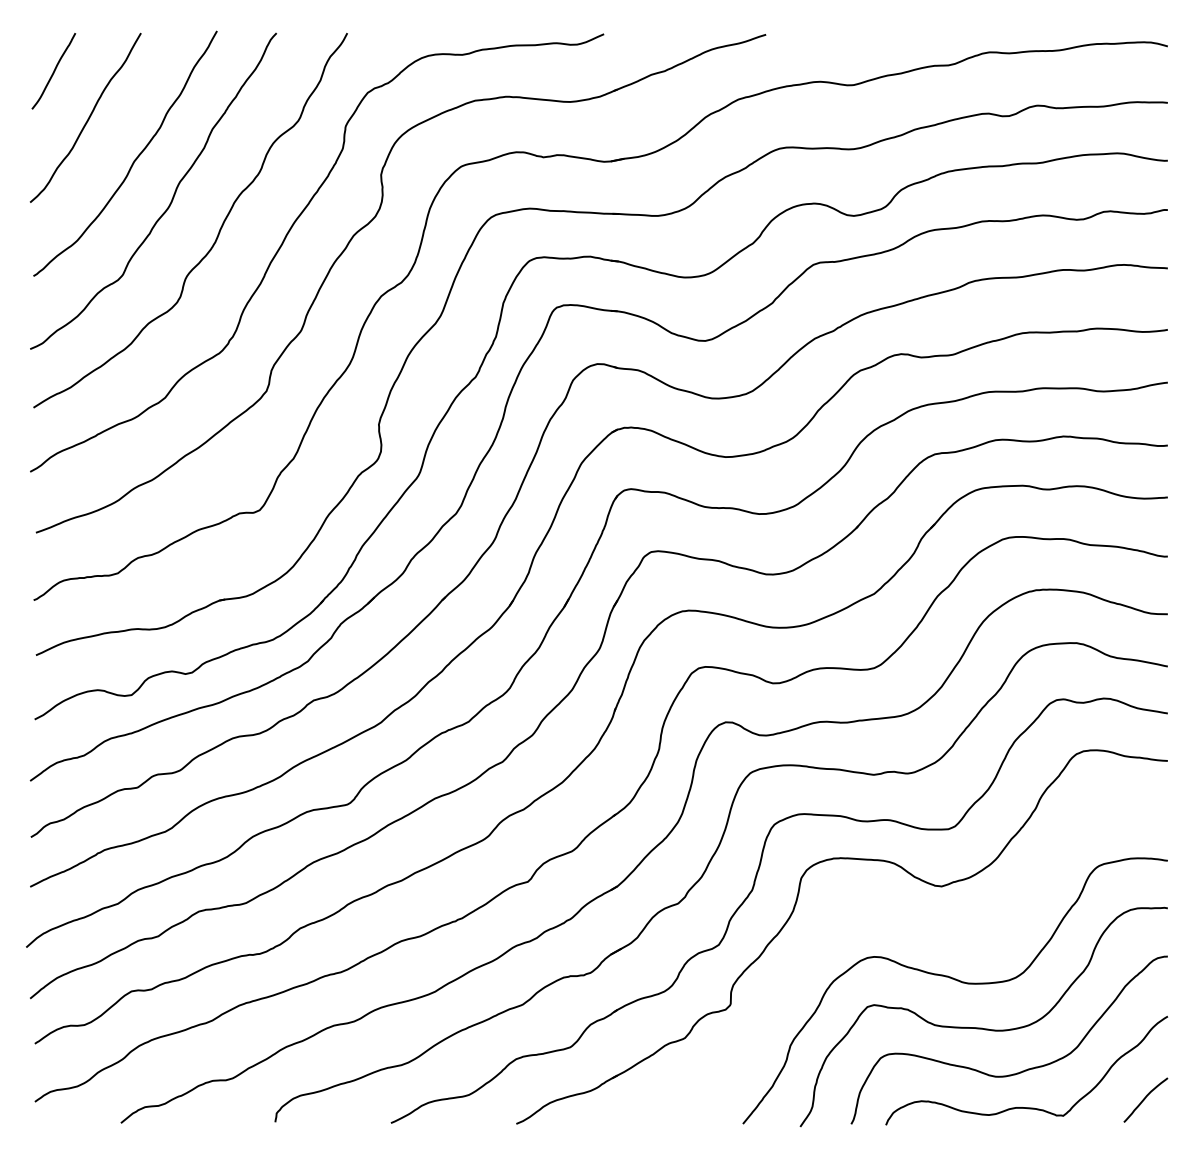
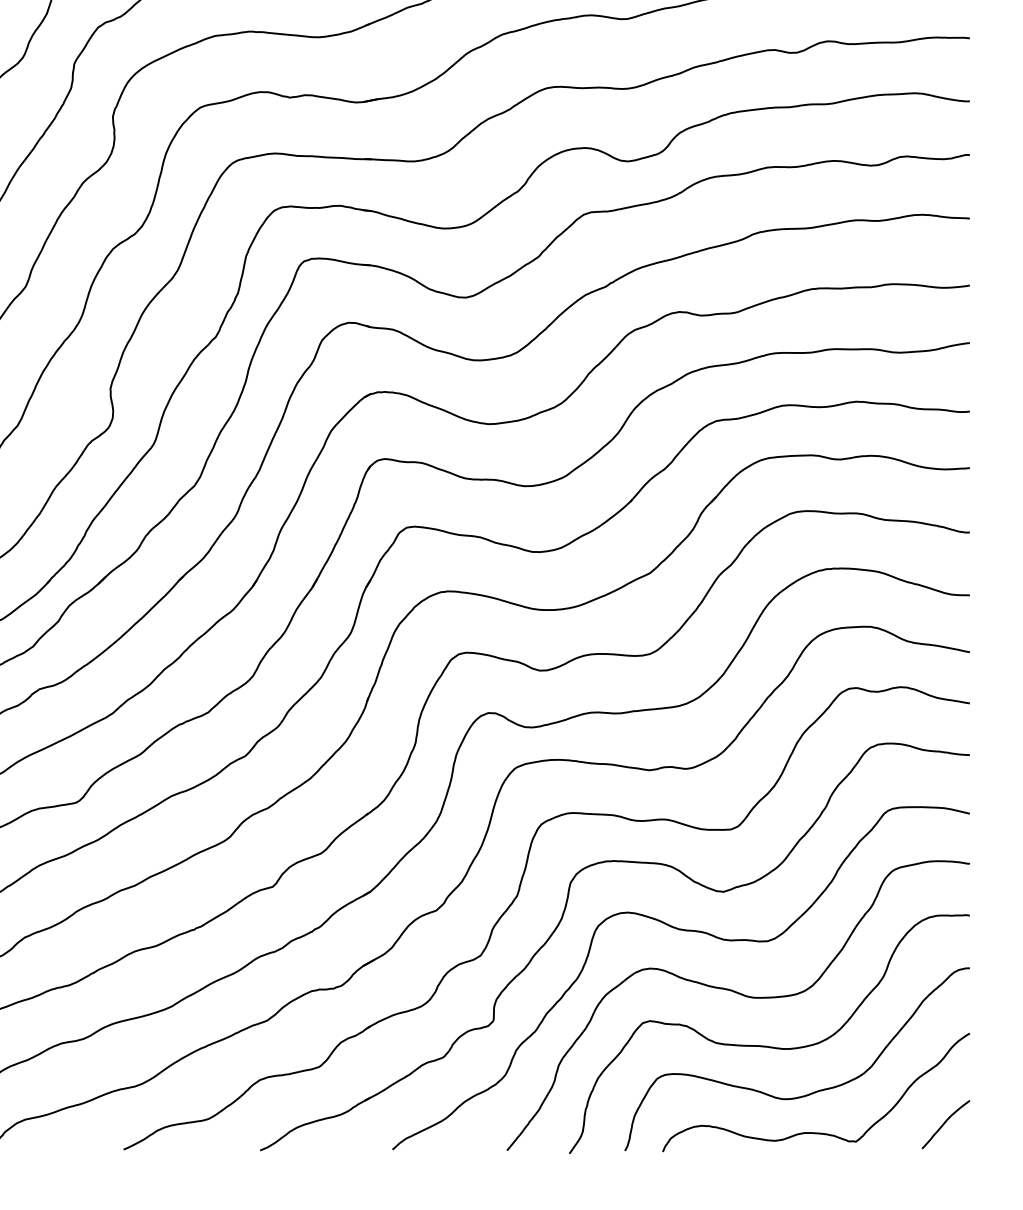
curve: (903, 922) -> (681, 931), added

